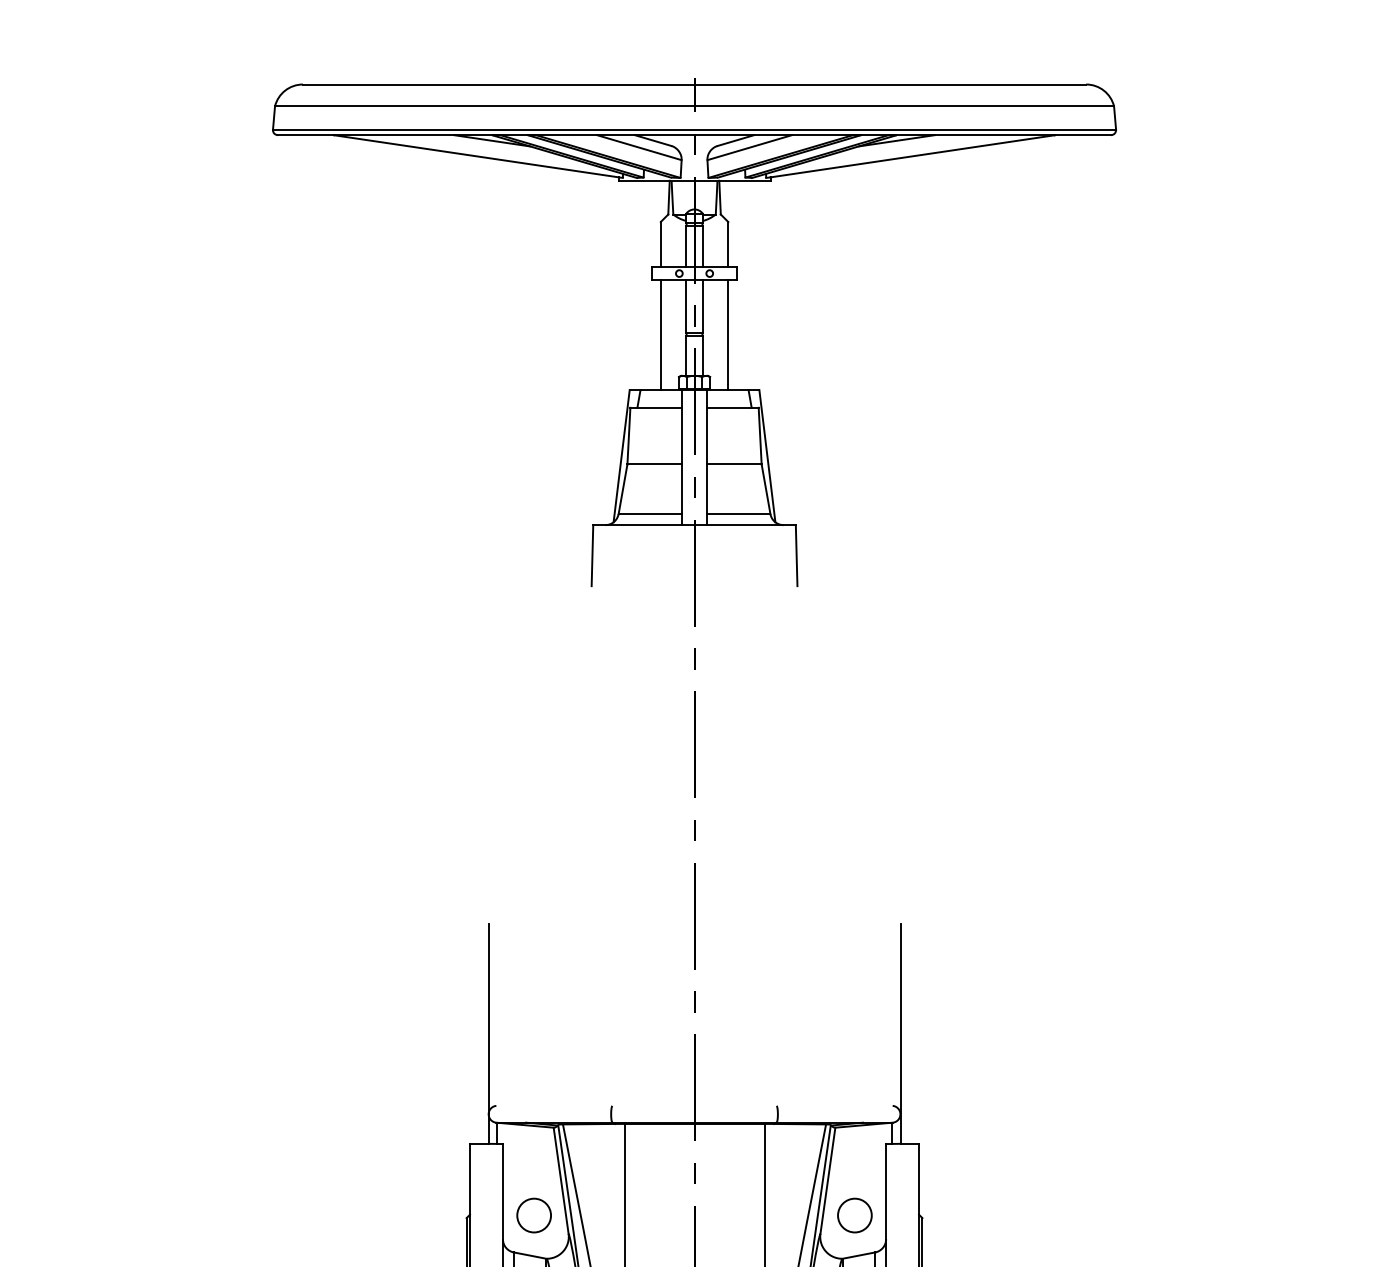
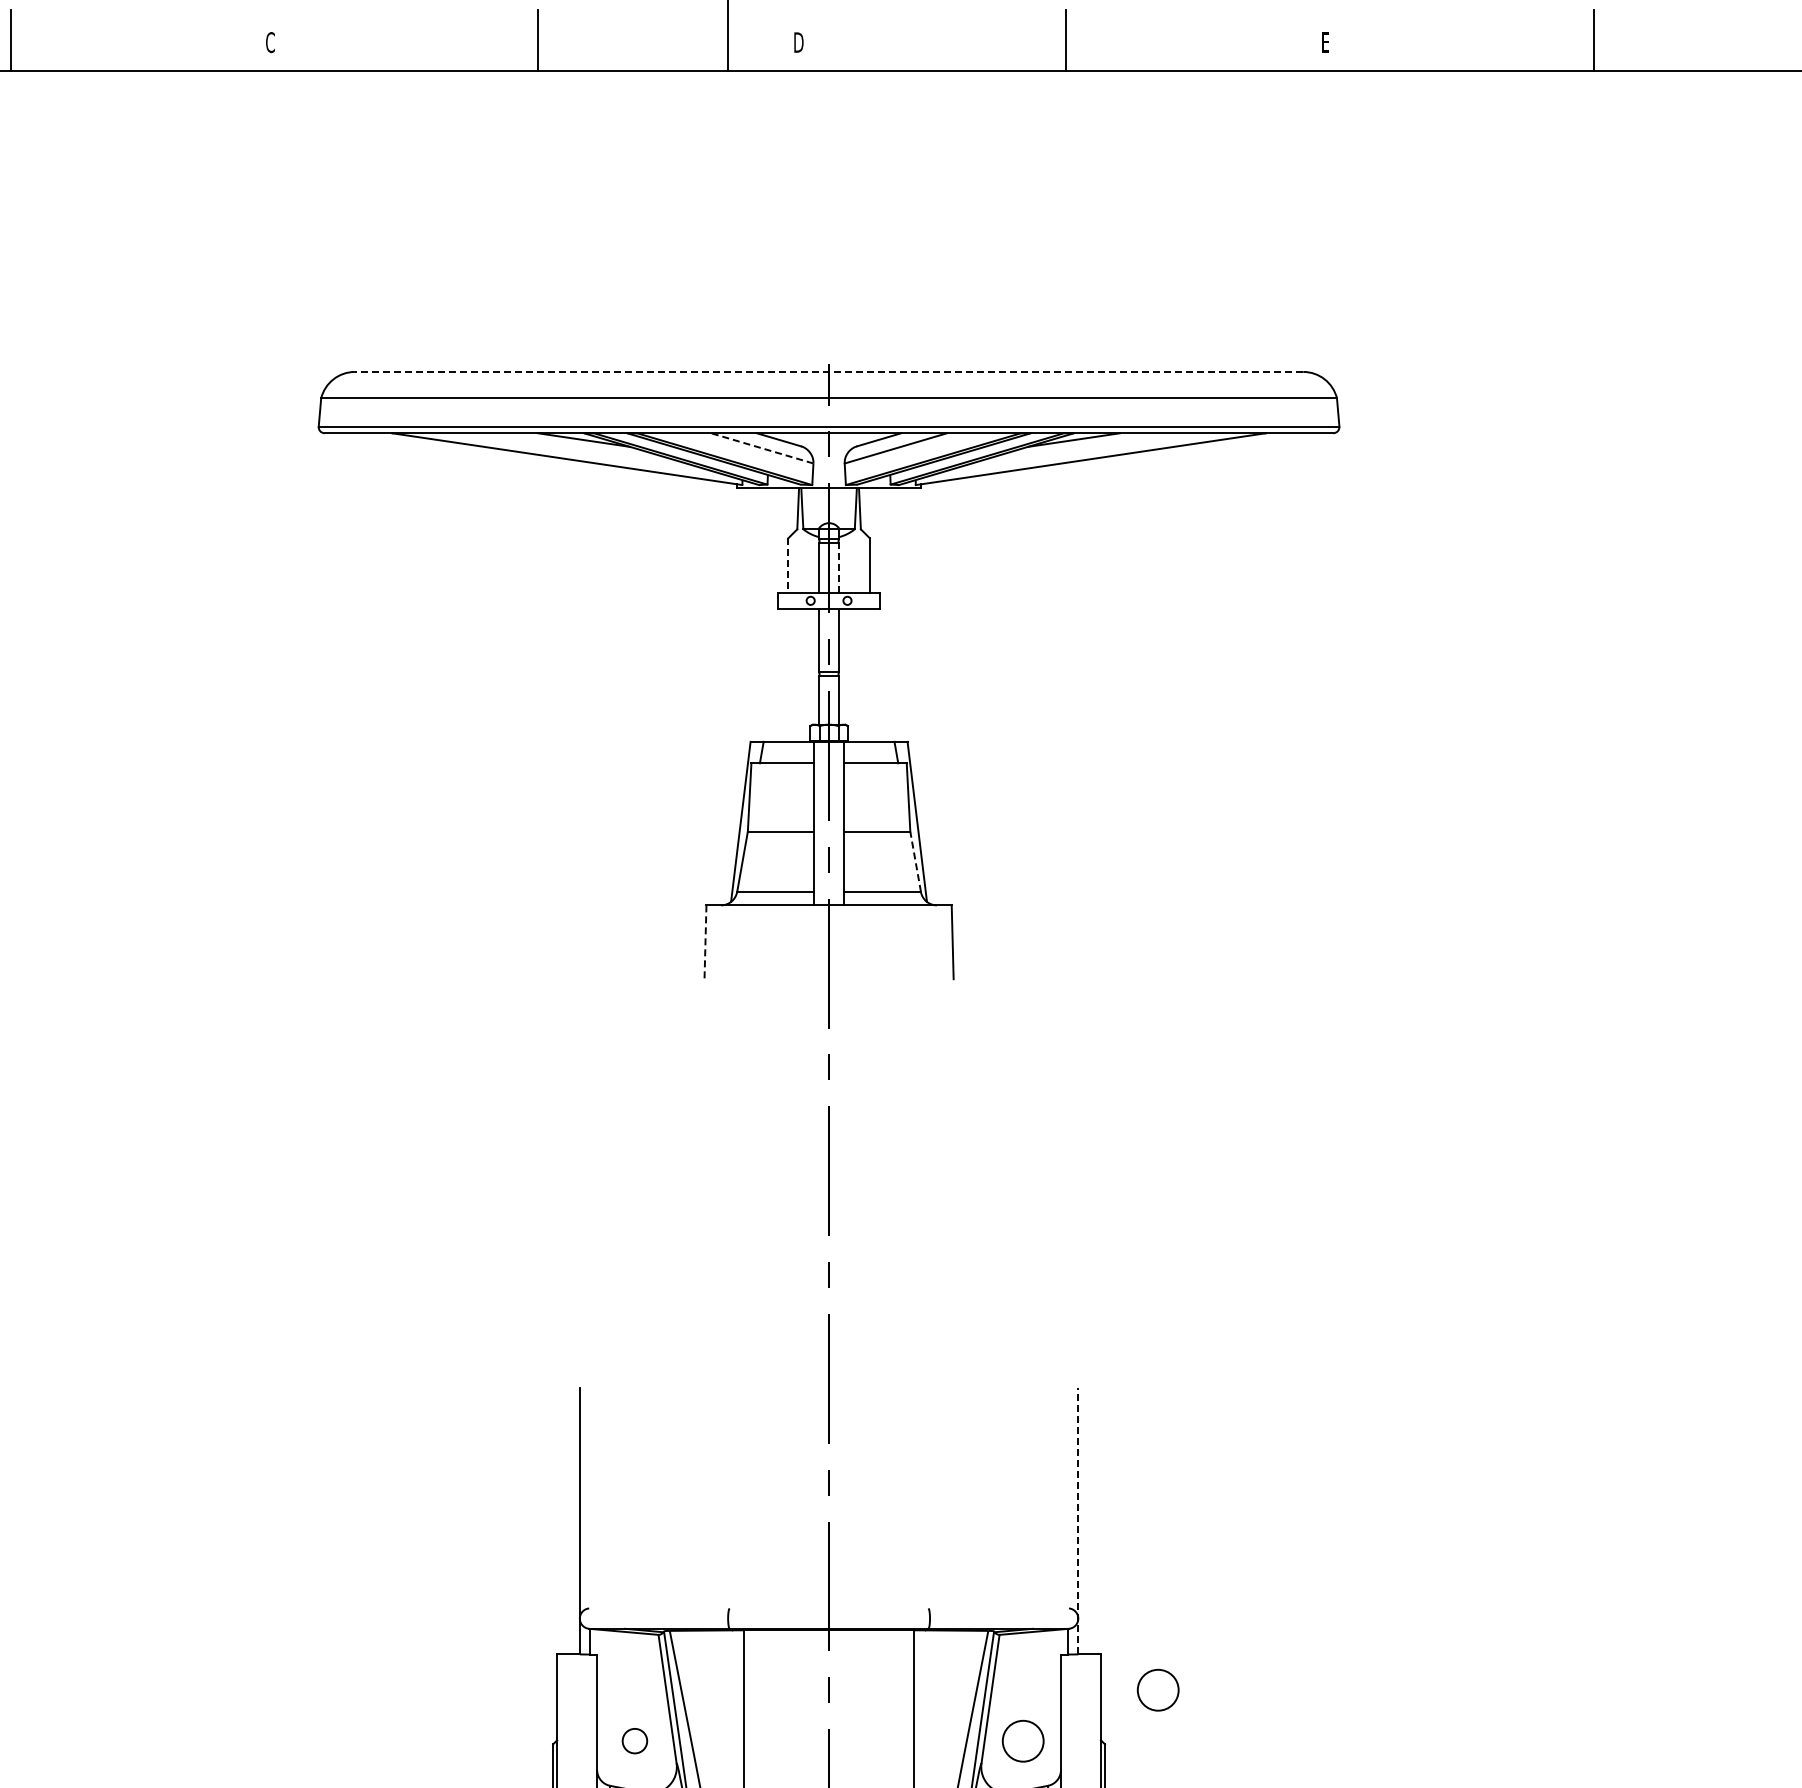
line: (694, 84) -> (828, 371), solid -> dashed
line: (638, 147) -> (761, 448), solid -> dashed
line: (661, 245) -> (788, 566), solid -> dashed
line: (703, 246) -> (839, 568), solid -> dashed
line: (661, 335) -> (788, 675), removed
line: (727, 335) -> (869, 675), removed
line: (765, 488) -> (915, 861), solid -> dashed
line: (592, 555) -> (705, 942), solid -> dashed
line: (900, 1034) -> (1078, 1521), solid -> dashed
circle: (965, 1172) -> (1157, 1689), added
circle: (533, 1214) -> (634, 1740), size x0.6

